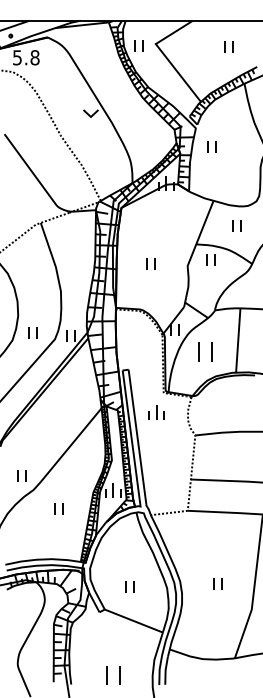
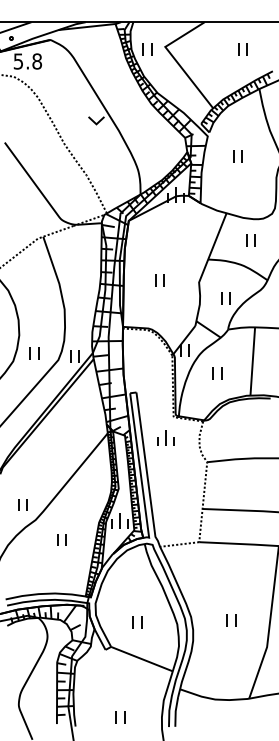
part: (211, 147) -> (237, 156), moved
part: (210, 260) -> (225, 298), moved
part: (205, 351) -> (217, 373), size x0.62
part: (113, 676) -> (120, 717), size x0.62

